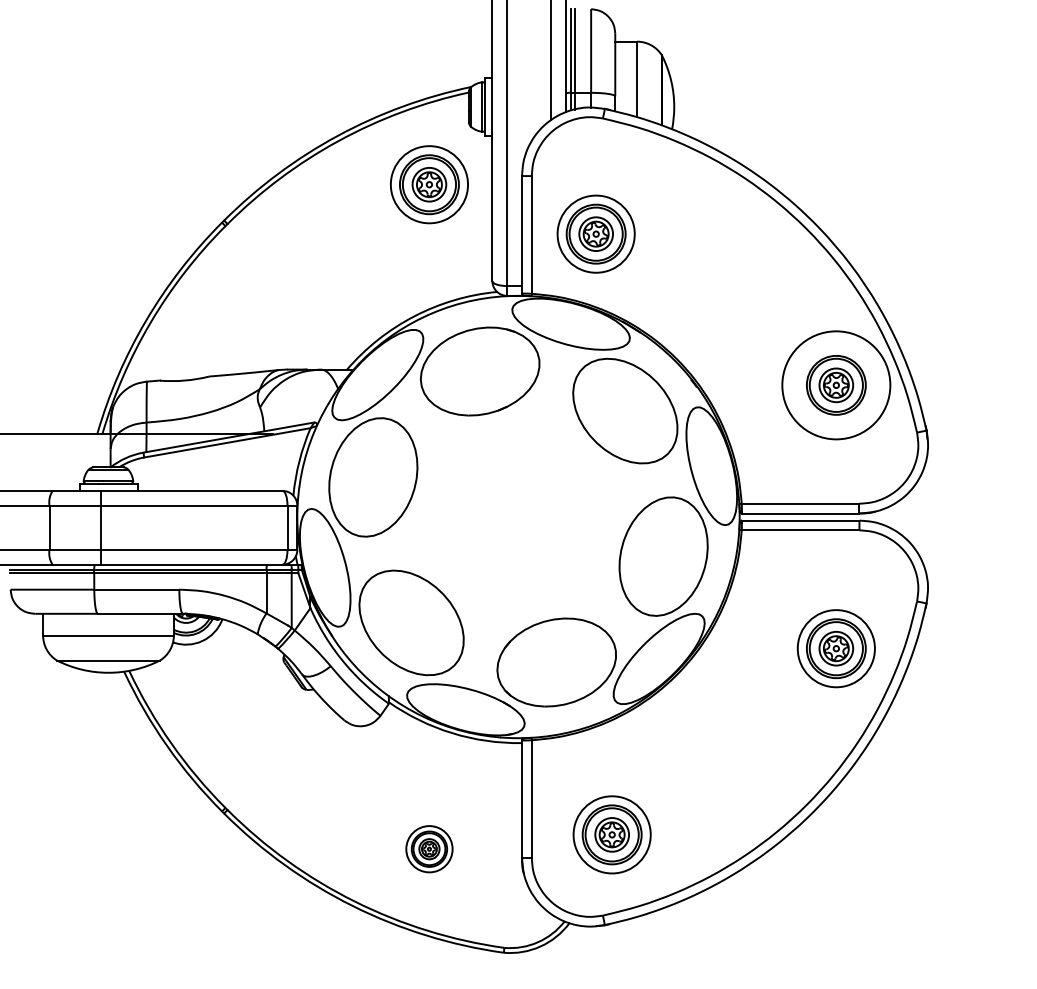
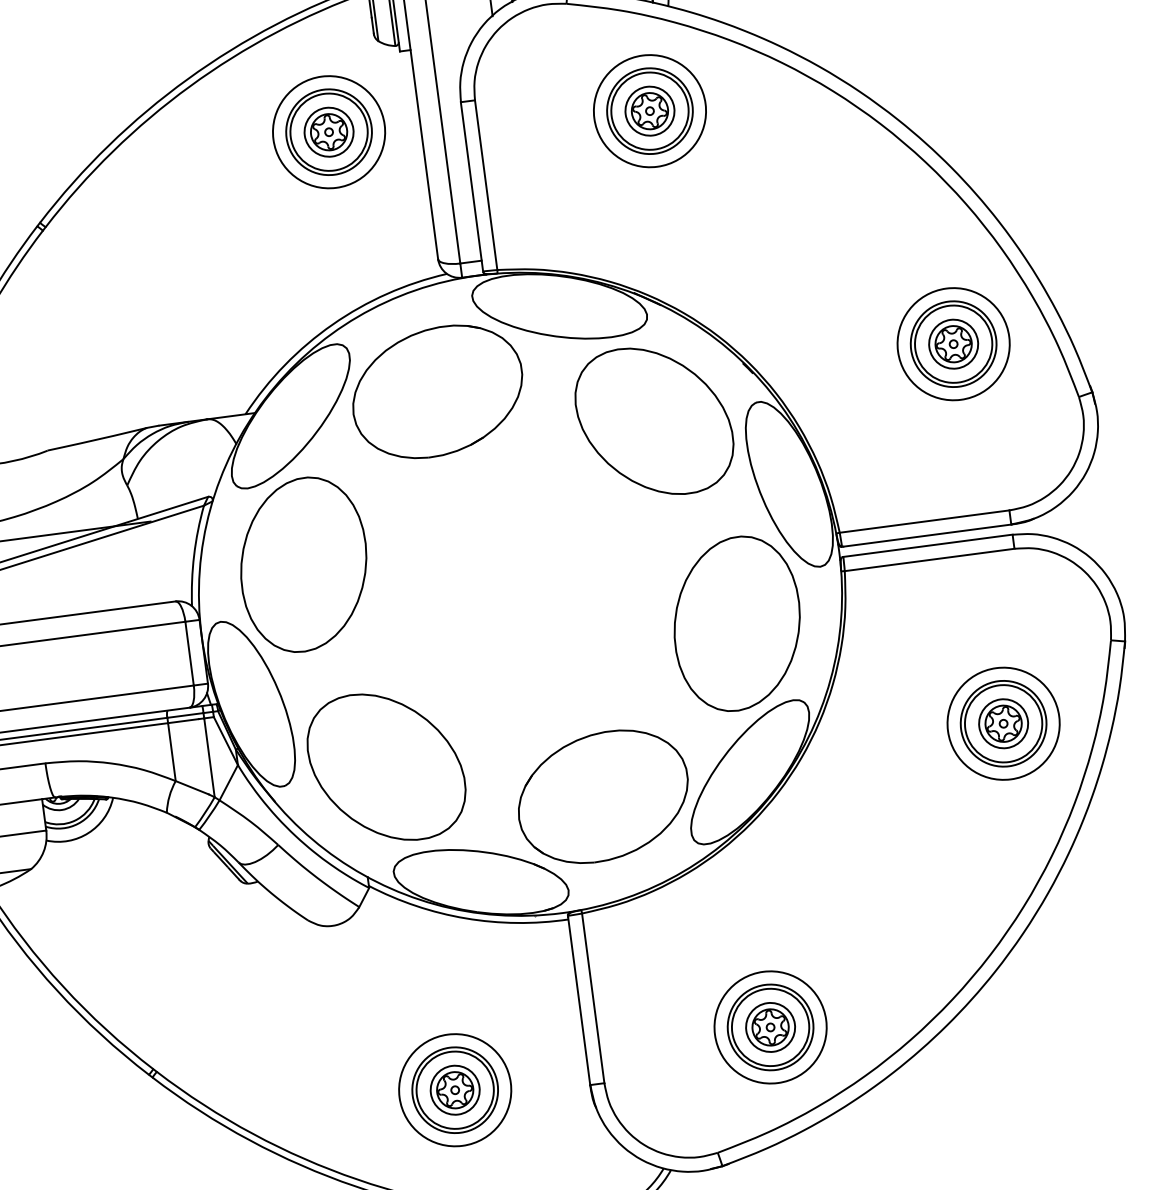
part: (595, 233) -> (648, 110), moved
circle: (835, 384) -> (952, 343), size x0.71
part: (611, 834) -> (769, 1027), moved
part: (429, 848) -> (455, 1088), size x1.67

